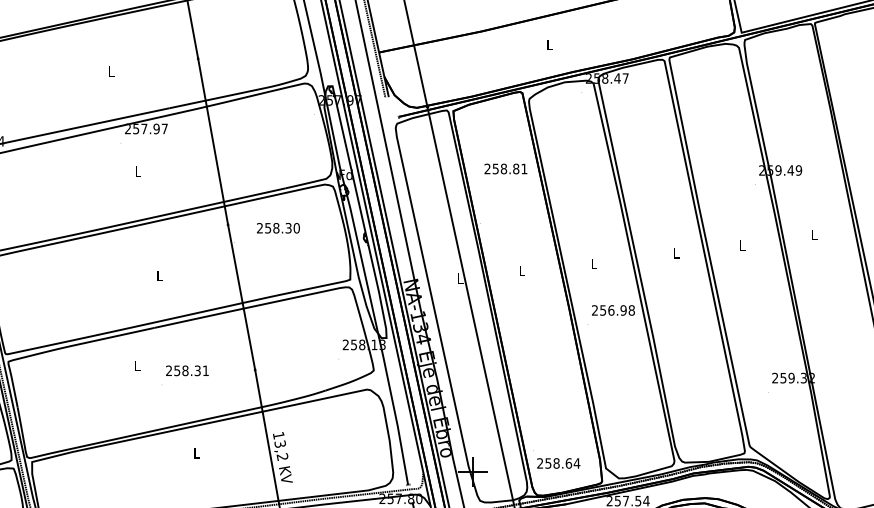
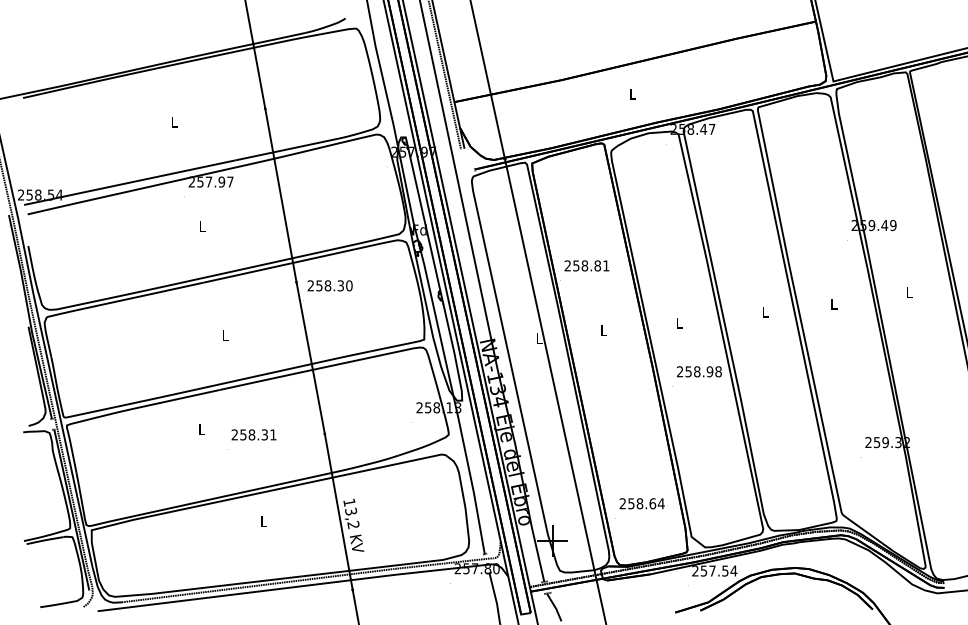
text: (505, 168) -> (586, 265), moved
text: (277, 227) -> (329, 285), moved
text: (611, 310) -> (697, 371), 256.98 -> 258.98
text: (558, 463) -> (641, 503), moved

